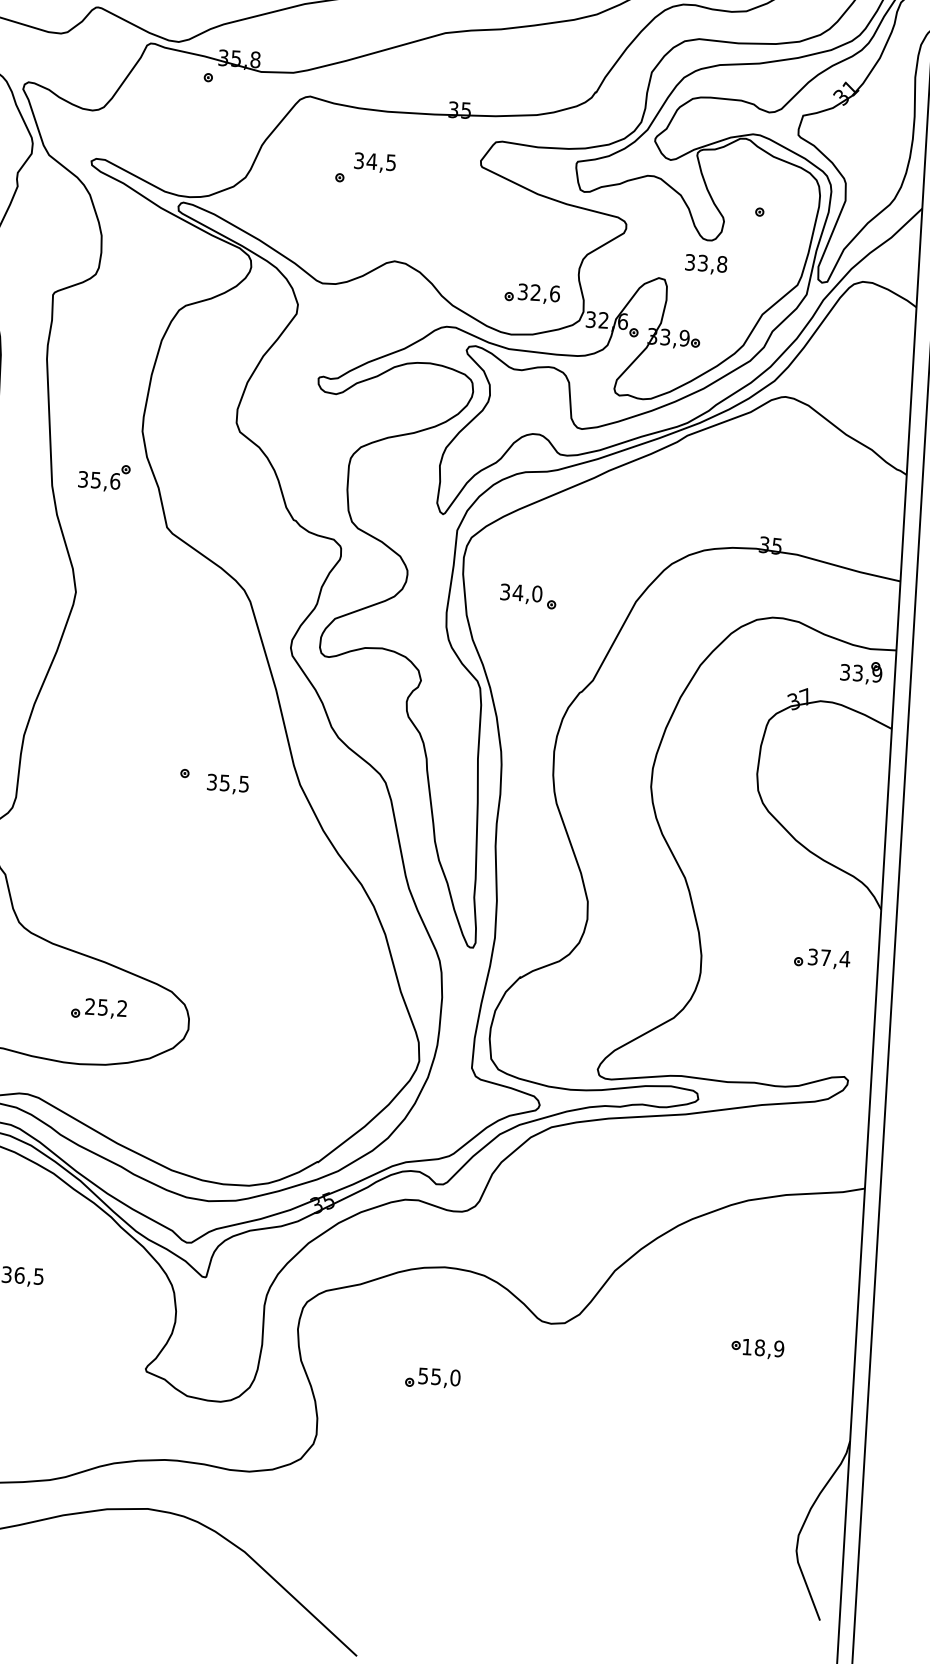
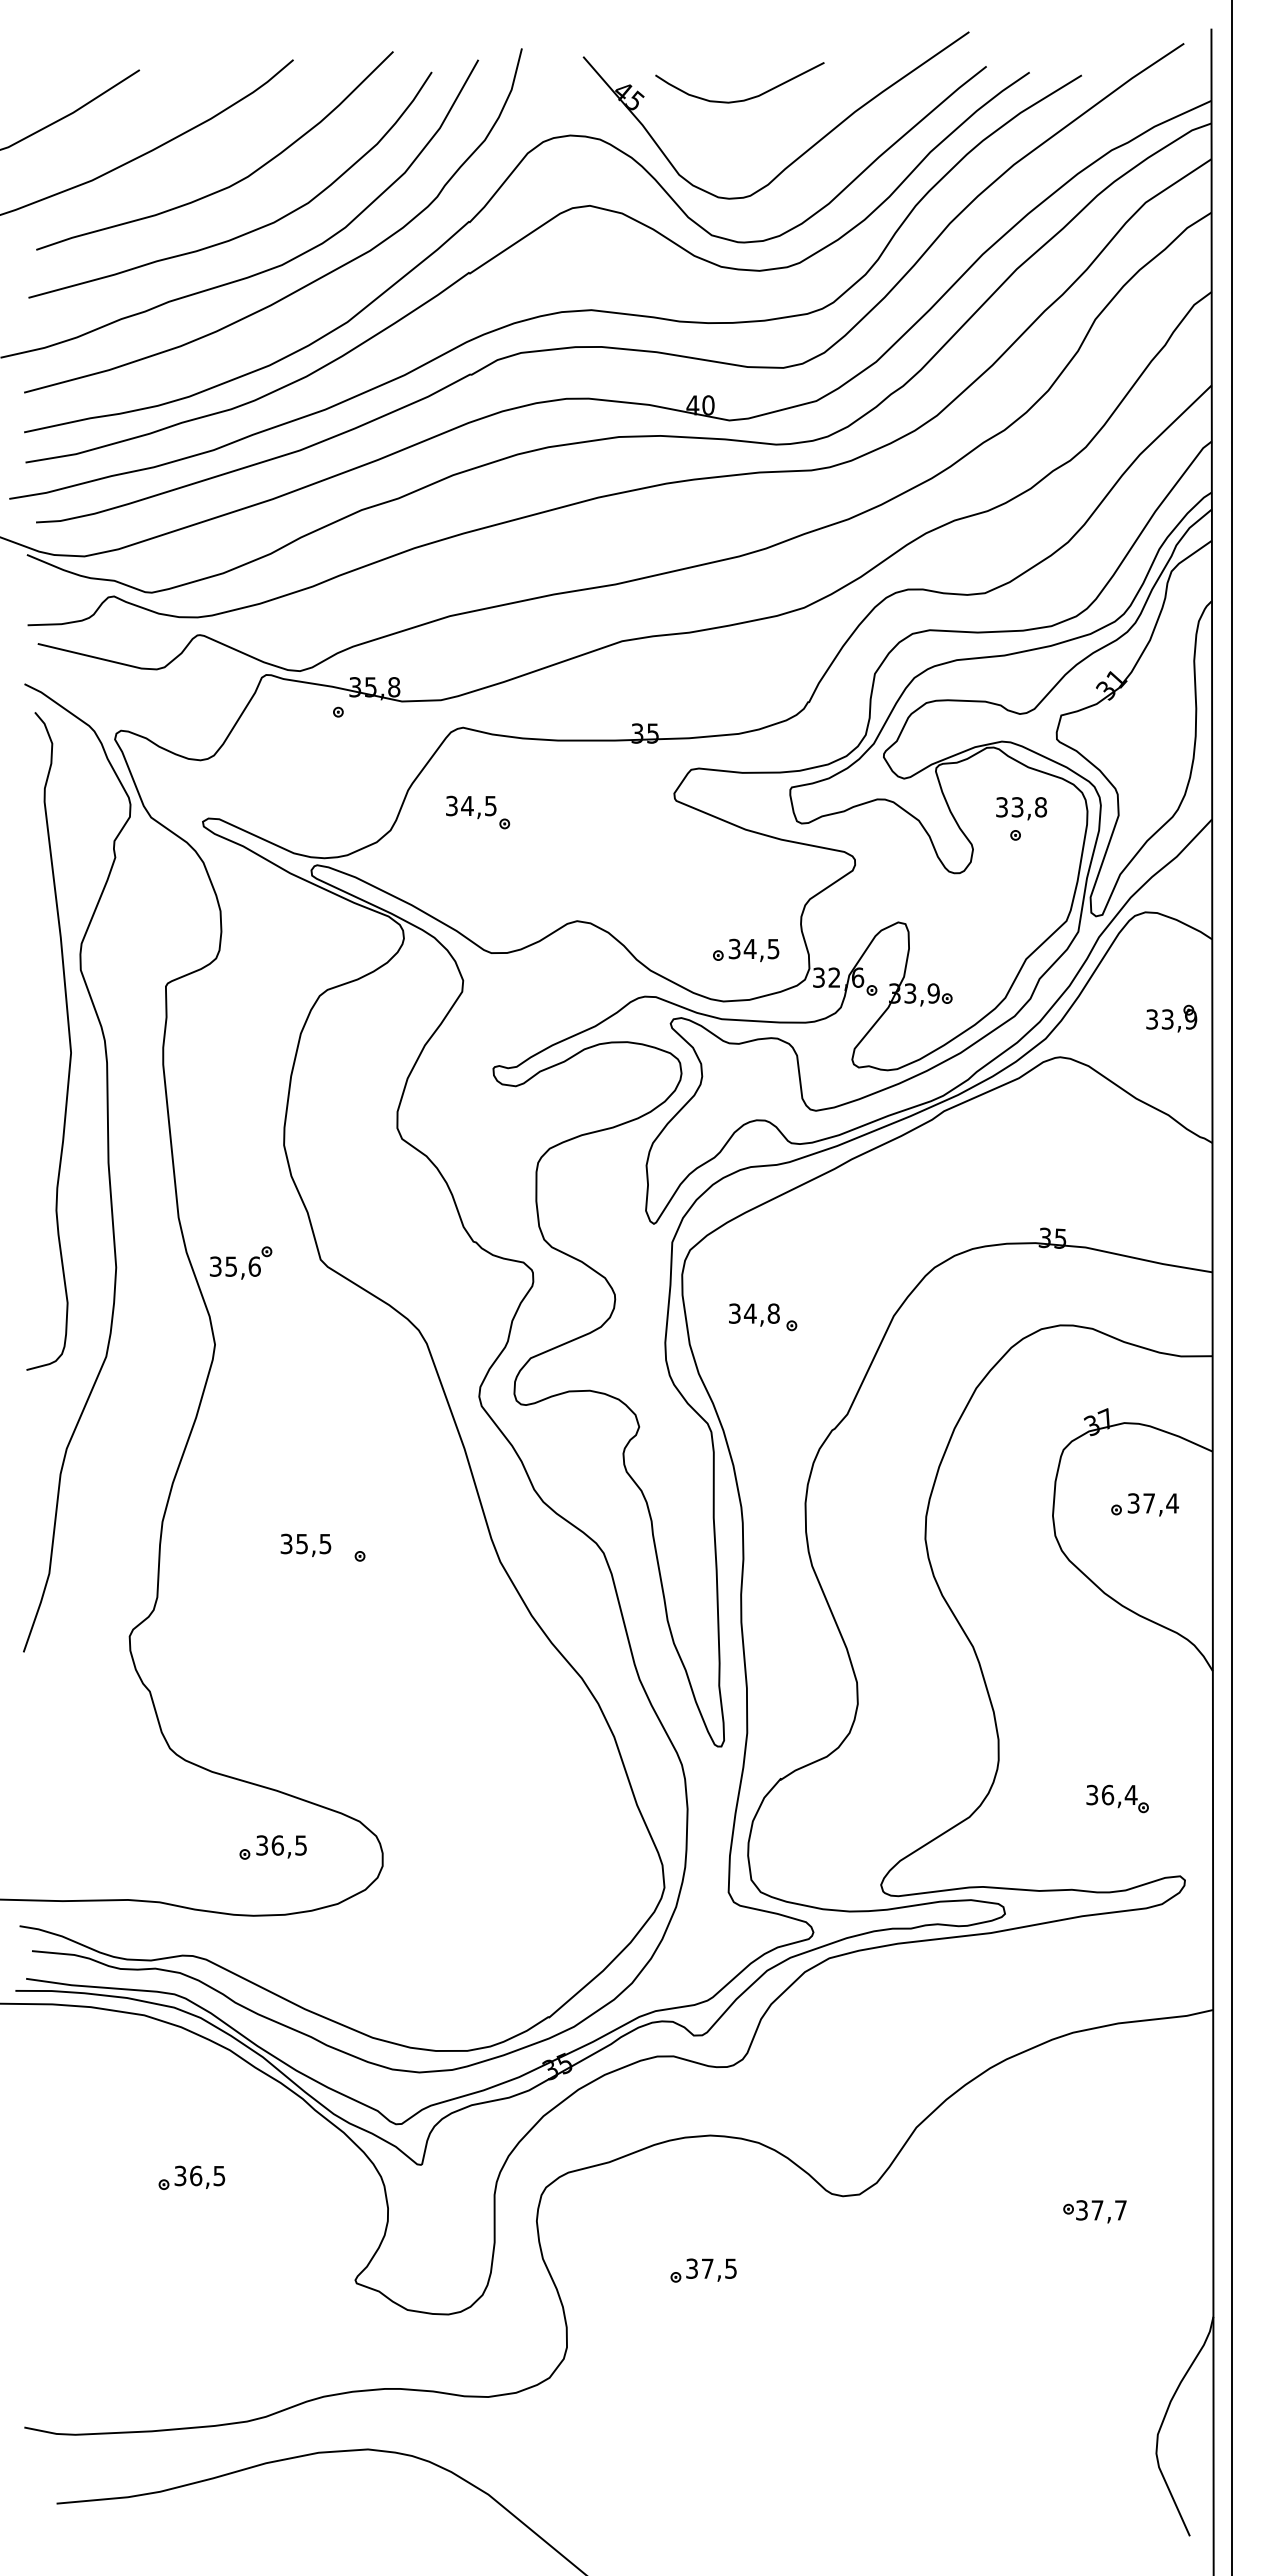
text: (375, 162) -> (471, 806), moved
text: (706, 264) -> (1021, 808), moved
text: (545, 292) -> (761, 948), 32,6 -> 34,5
part: (100, 480) -> (236, 1266), moved
text: (537, 593) -> (773, 1313), 34,0 -> 34,8
part: (861, 672) -> (1171, 1018), moved
text: (227, 784) -> (305, 1545), moved
part: (821, 958) -> (1144, 1504), moved
text: (106, 1007) -> (281, 1845), 25,2 -> 36,5
part: (796, 1009) -> (1117, 1798), added
text: (763, 1348) -> (1101, 2210), 18,9 -> 37,7
text: (439, 1376) -> (711, 2268), 55,0 -> 37,5

